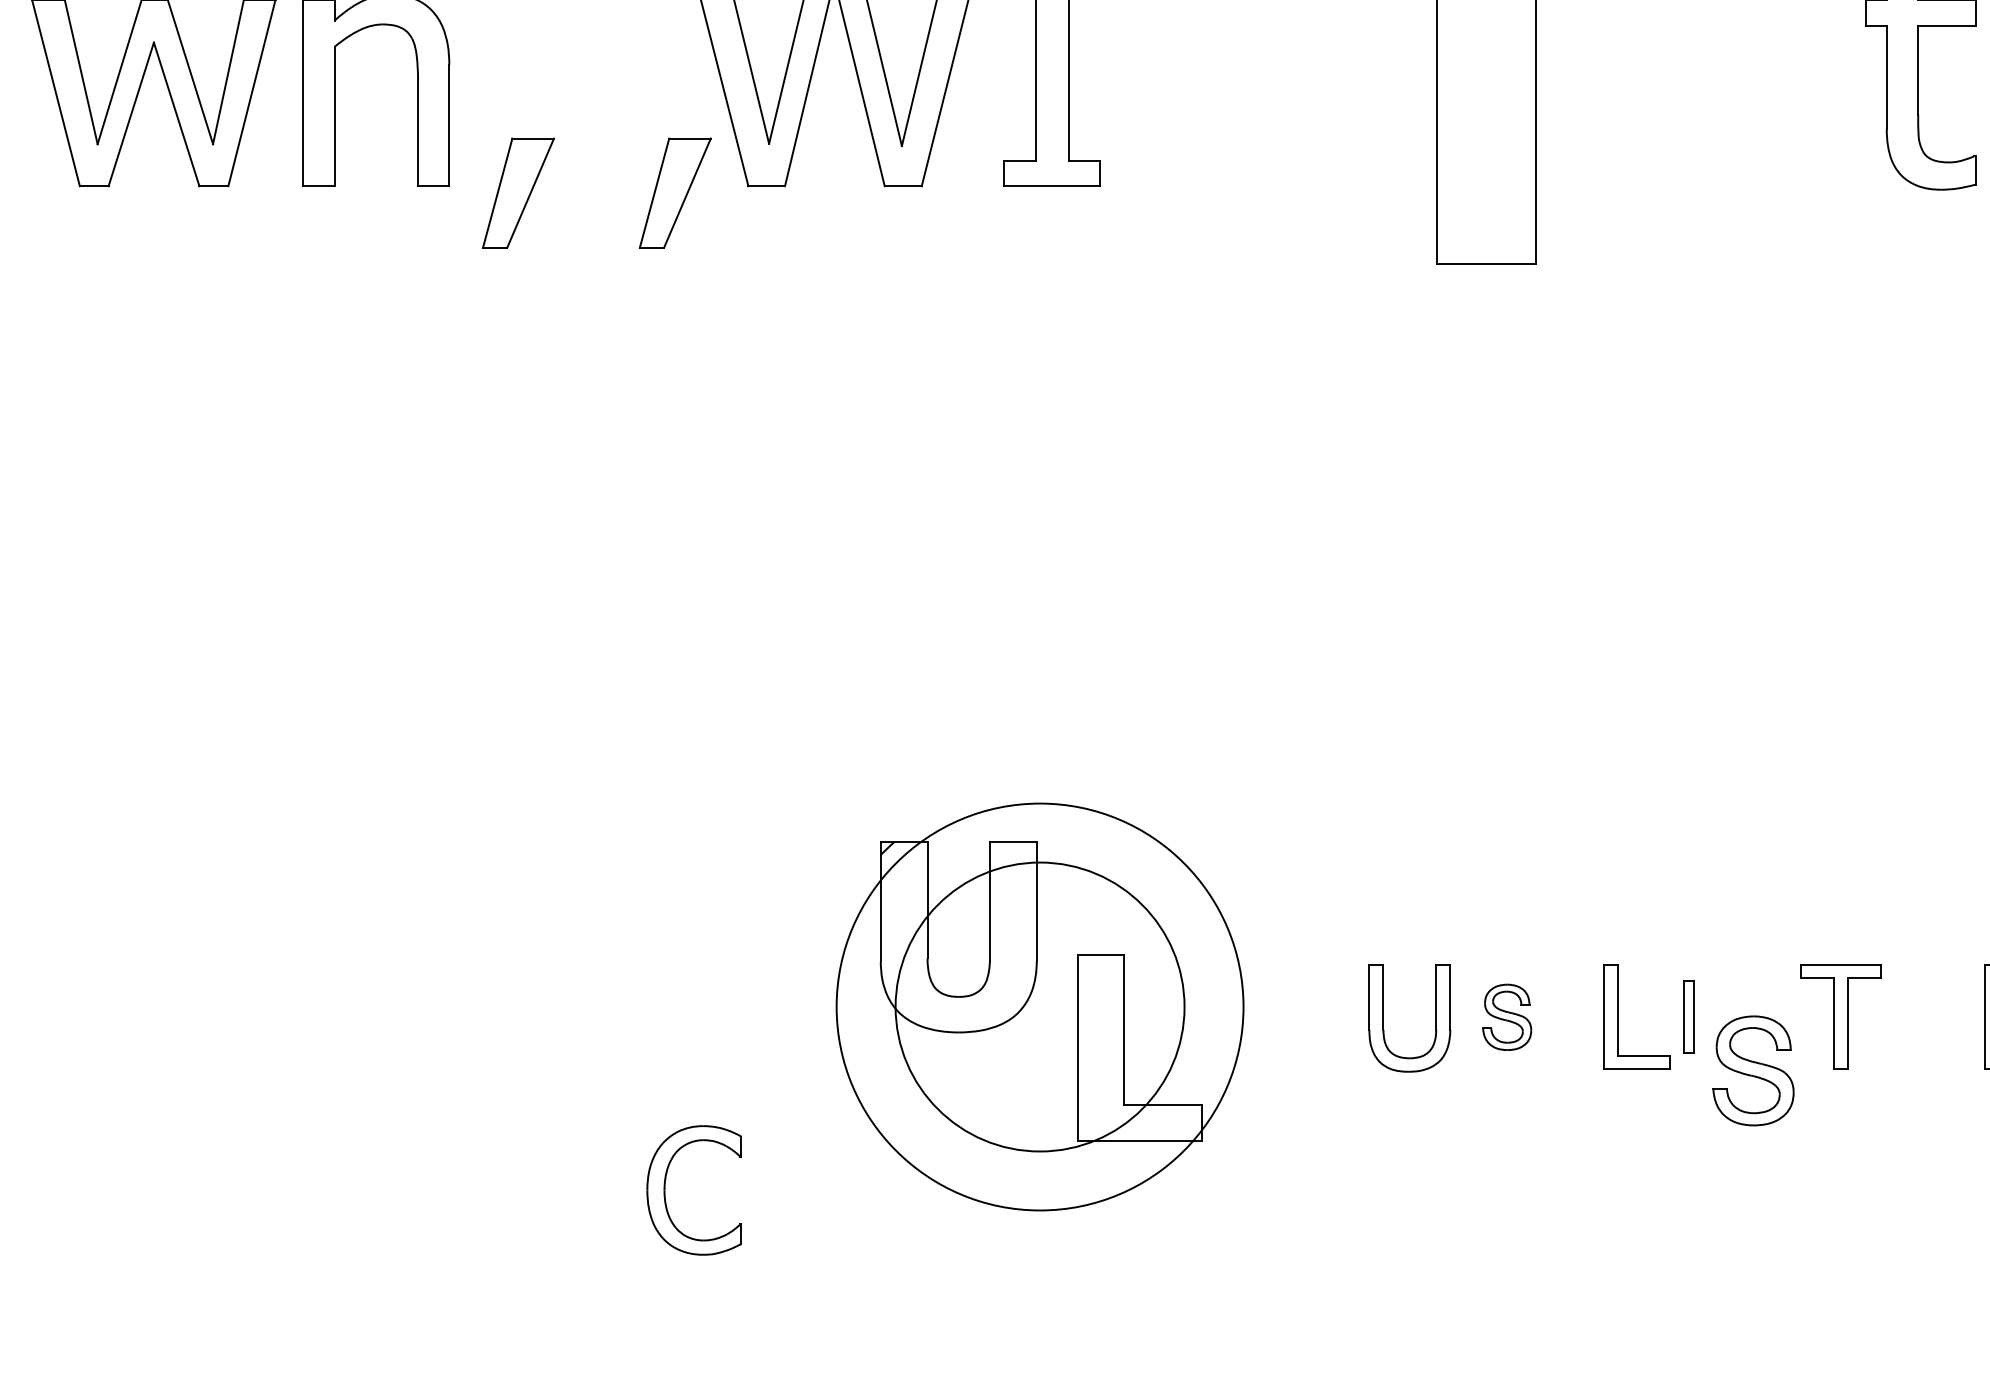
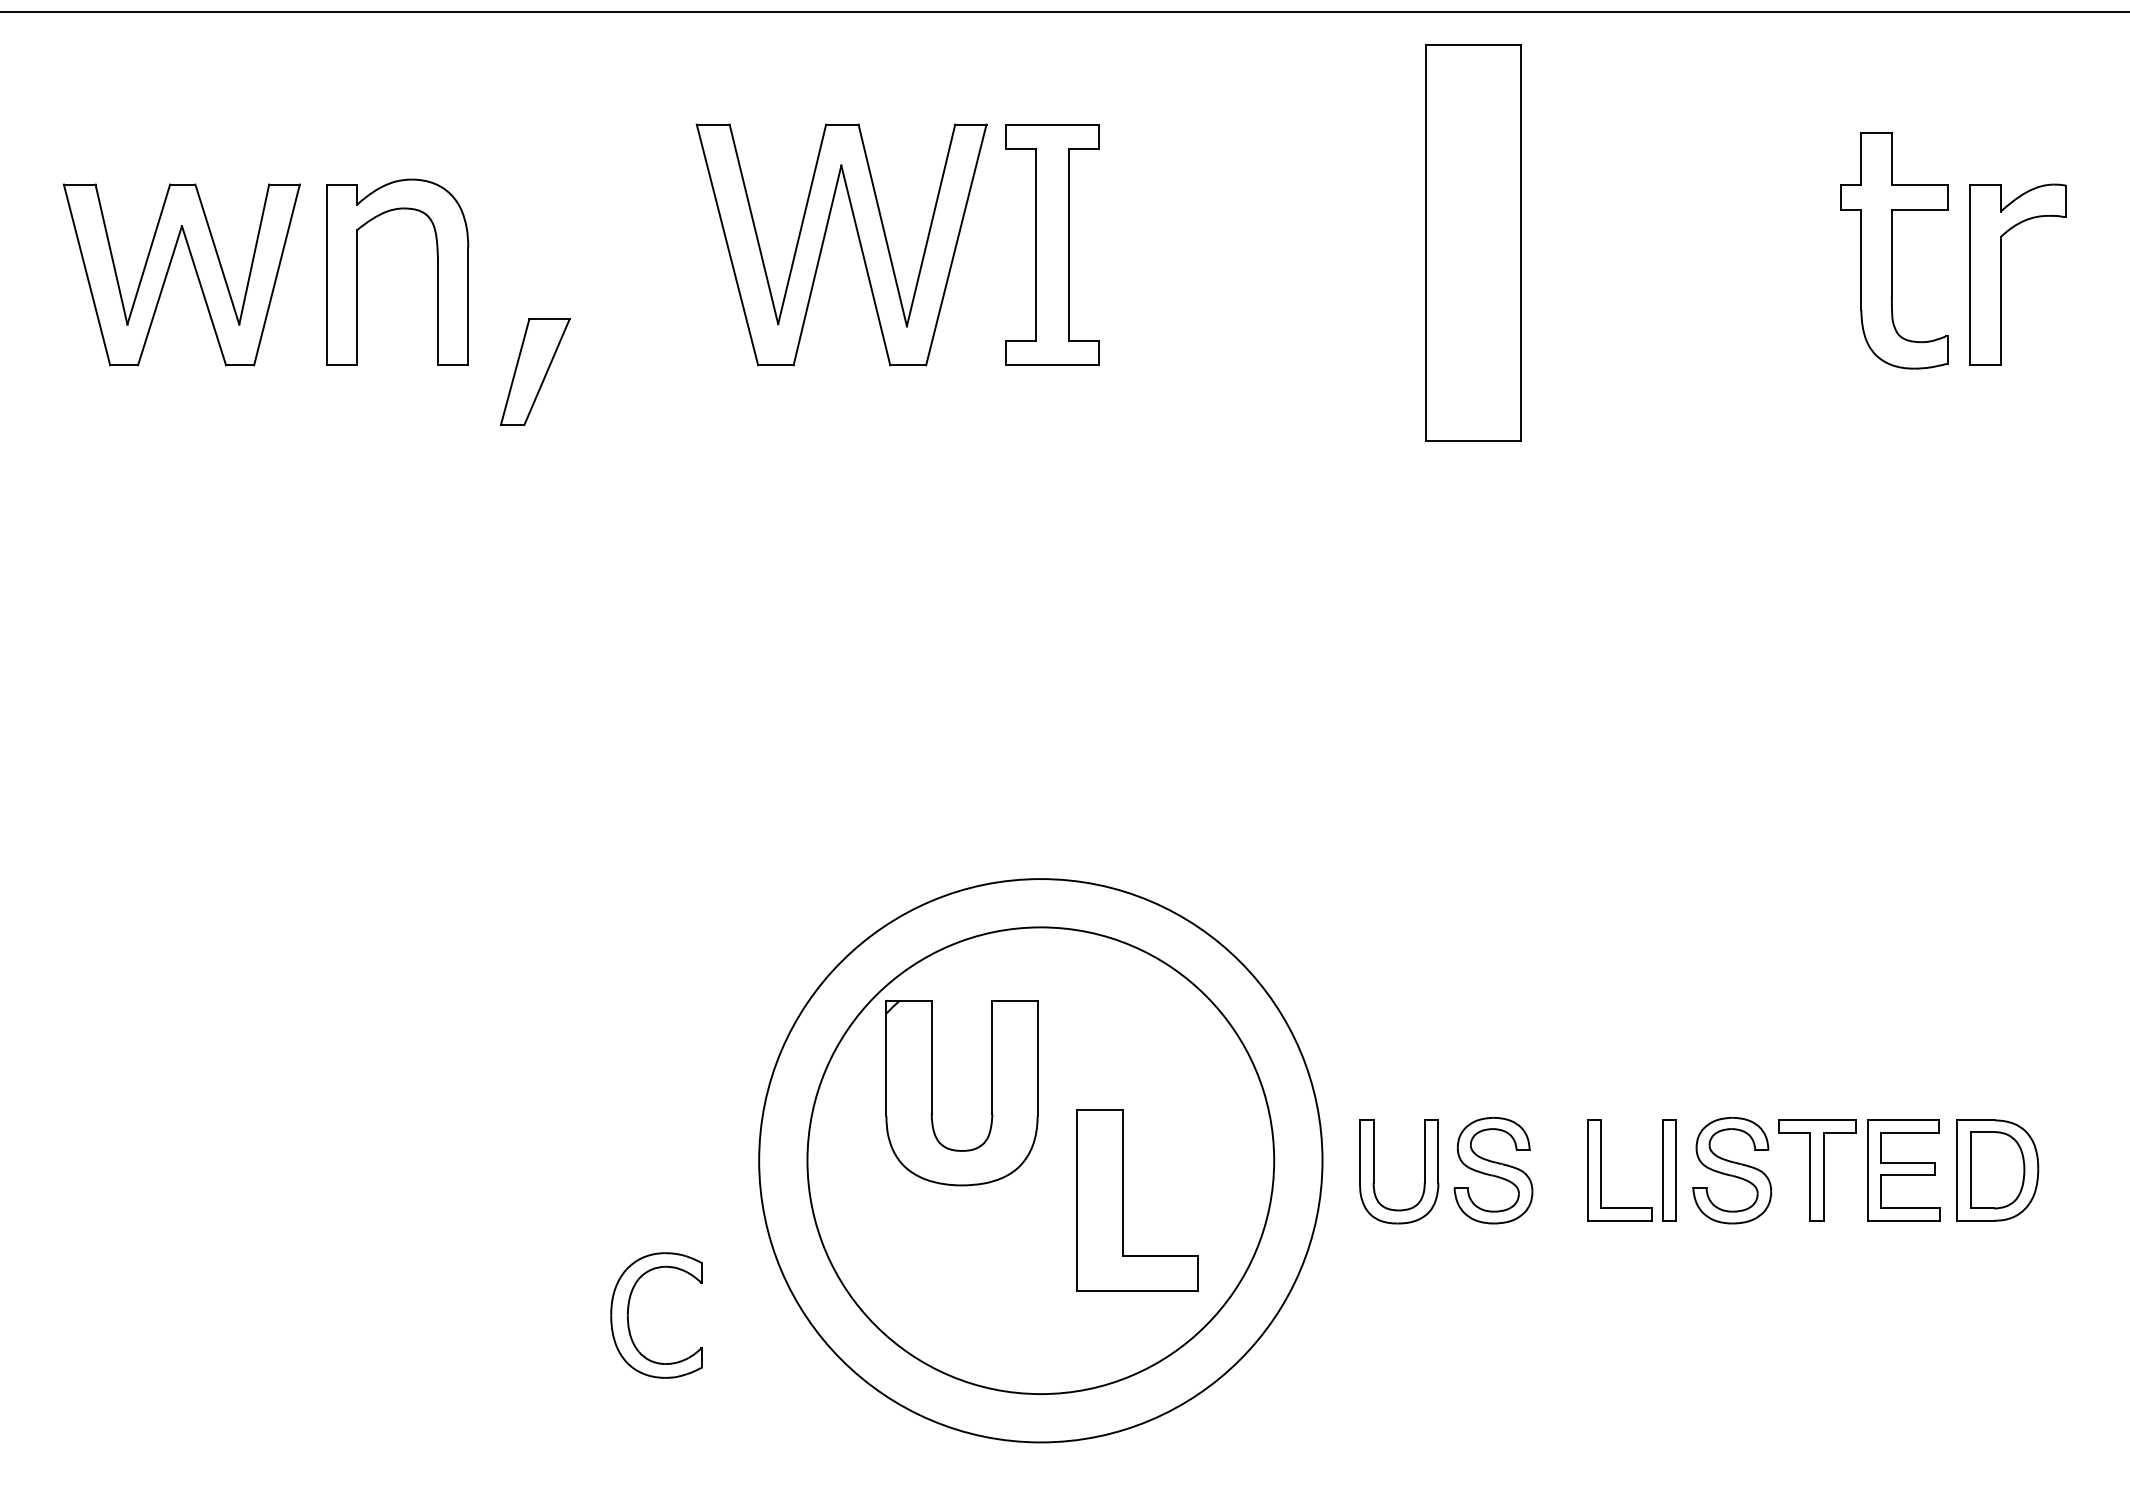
part: (675, 192) -> (687, 371), removed
circle: (1039, 1006) -> (1040, 1160), size x1.43
circle: (1039, 1006) -> (1040, 1160), size x1.67
part: (1507, 1017) -> (1493, 1170), size x1.67
part: (1688, 1017) -> (1669, 1170), size x1.43
part: (1930, 1017) -> (1903, 1170), added
part: (1753, 1070) -> (1732, 1170), moved
part: (666, 1183) -> (629, 1308), moved

